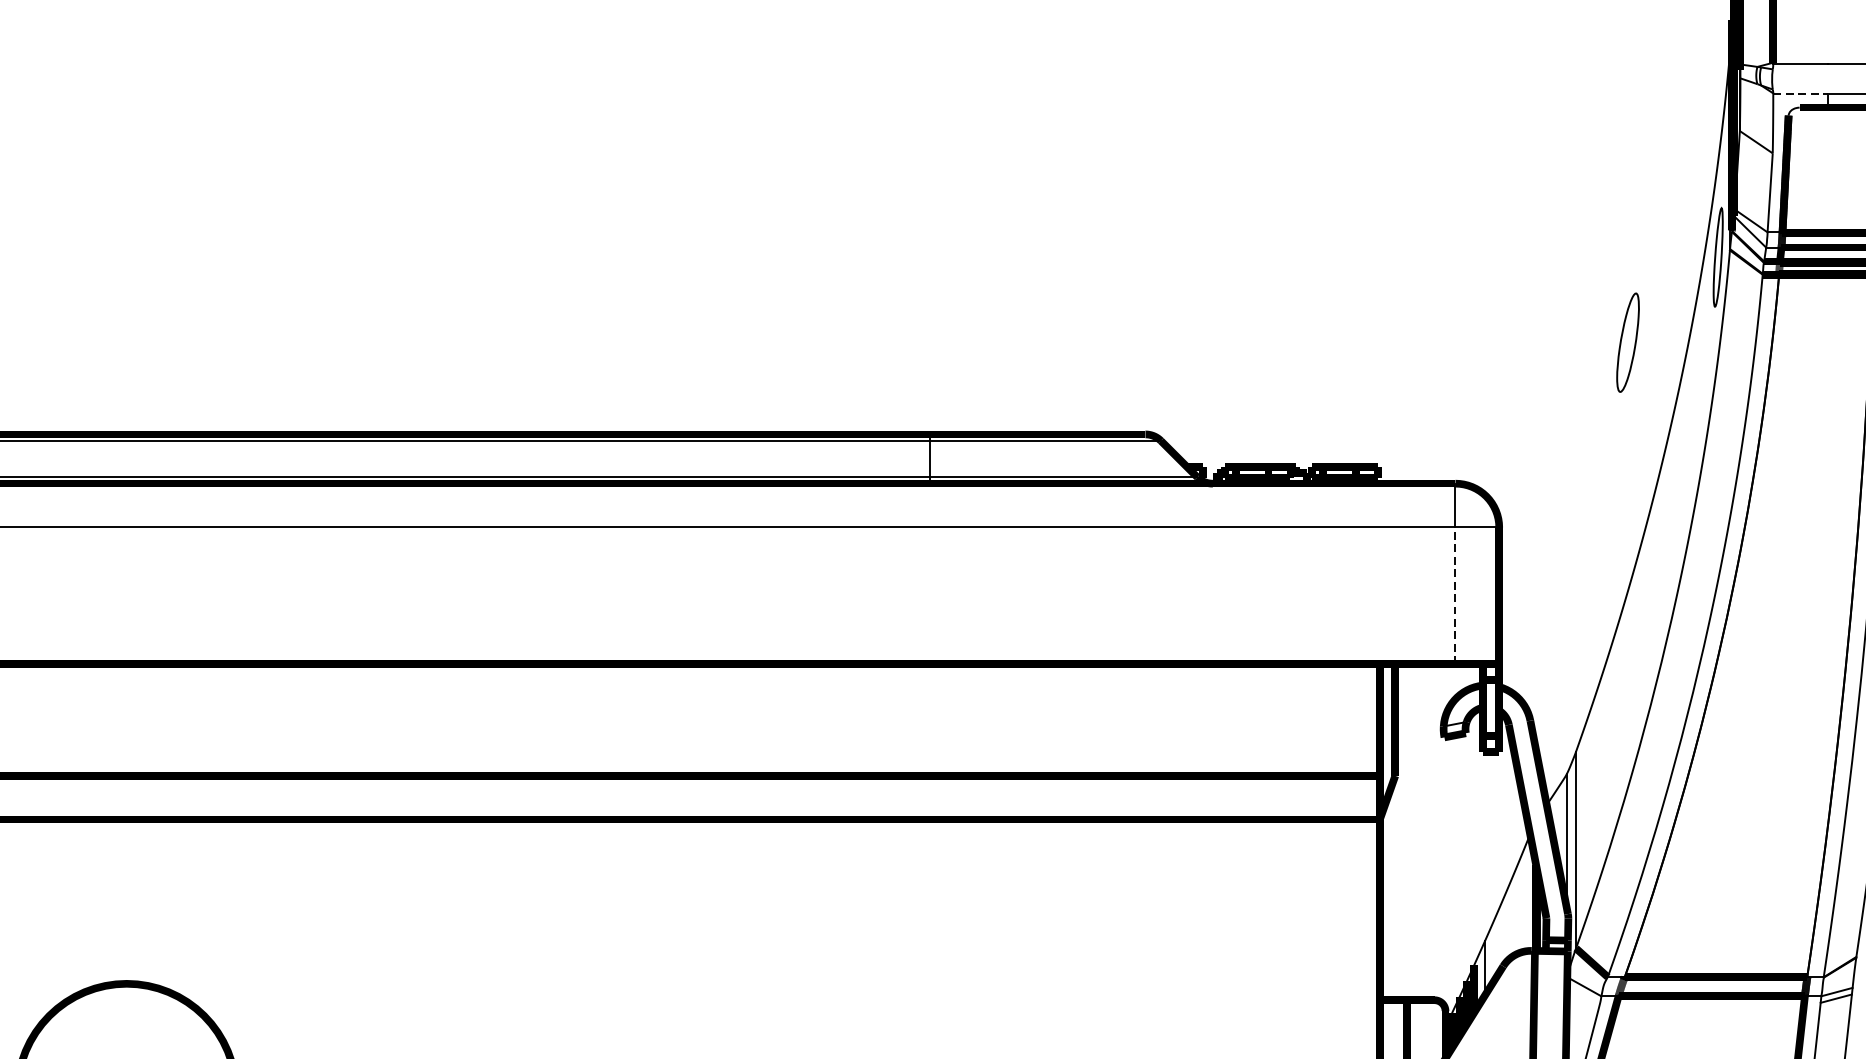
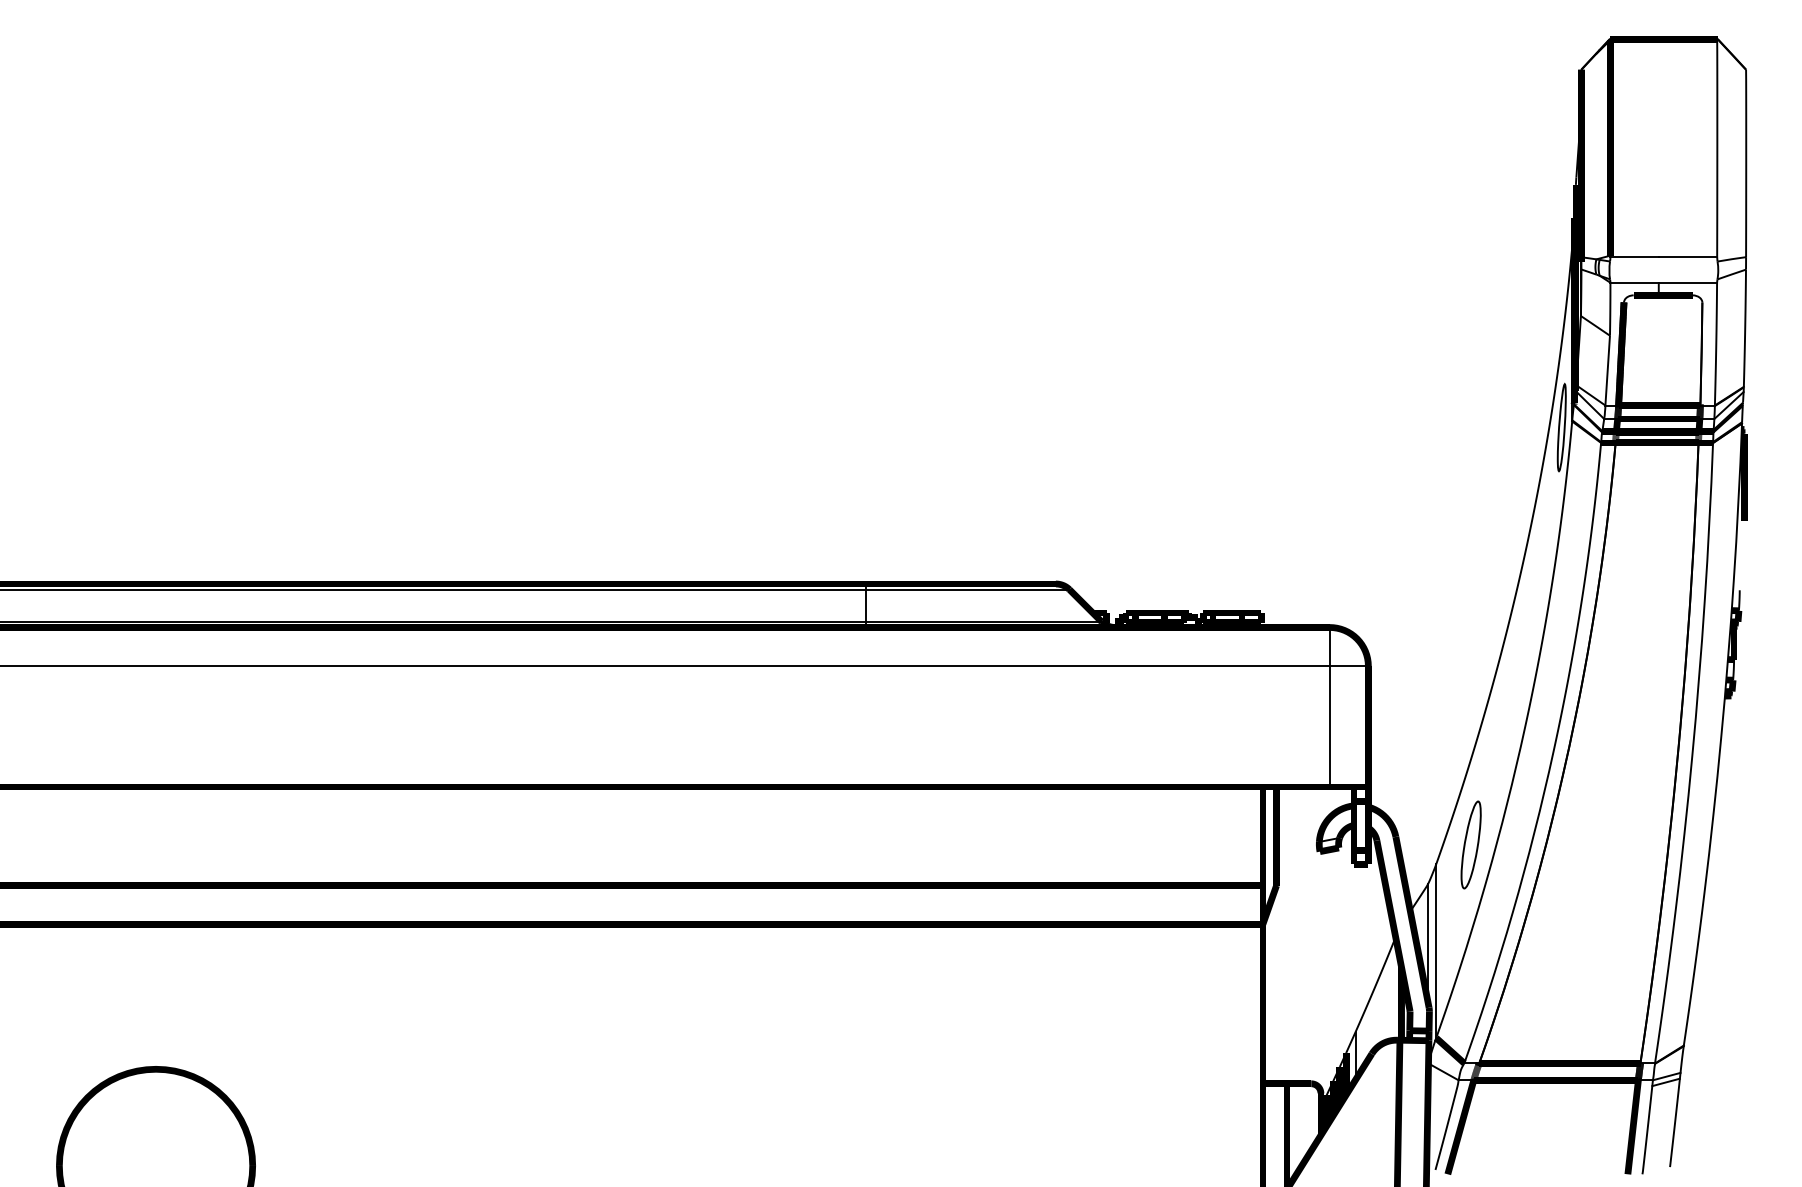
line: (1801, 94) -> (1635, 283), dashed -> solid
part: (1627, 342) -> (1470, 844), moved
line: (1455, 595) -> (1329, 726), dashed -> solid

